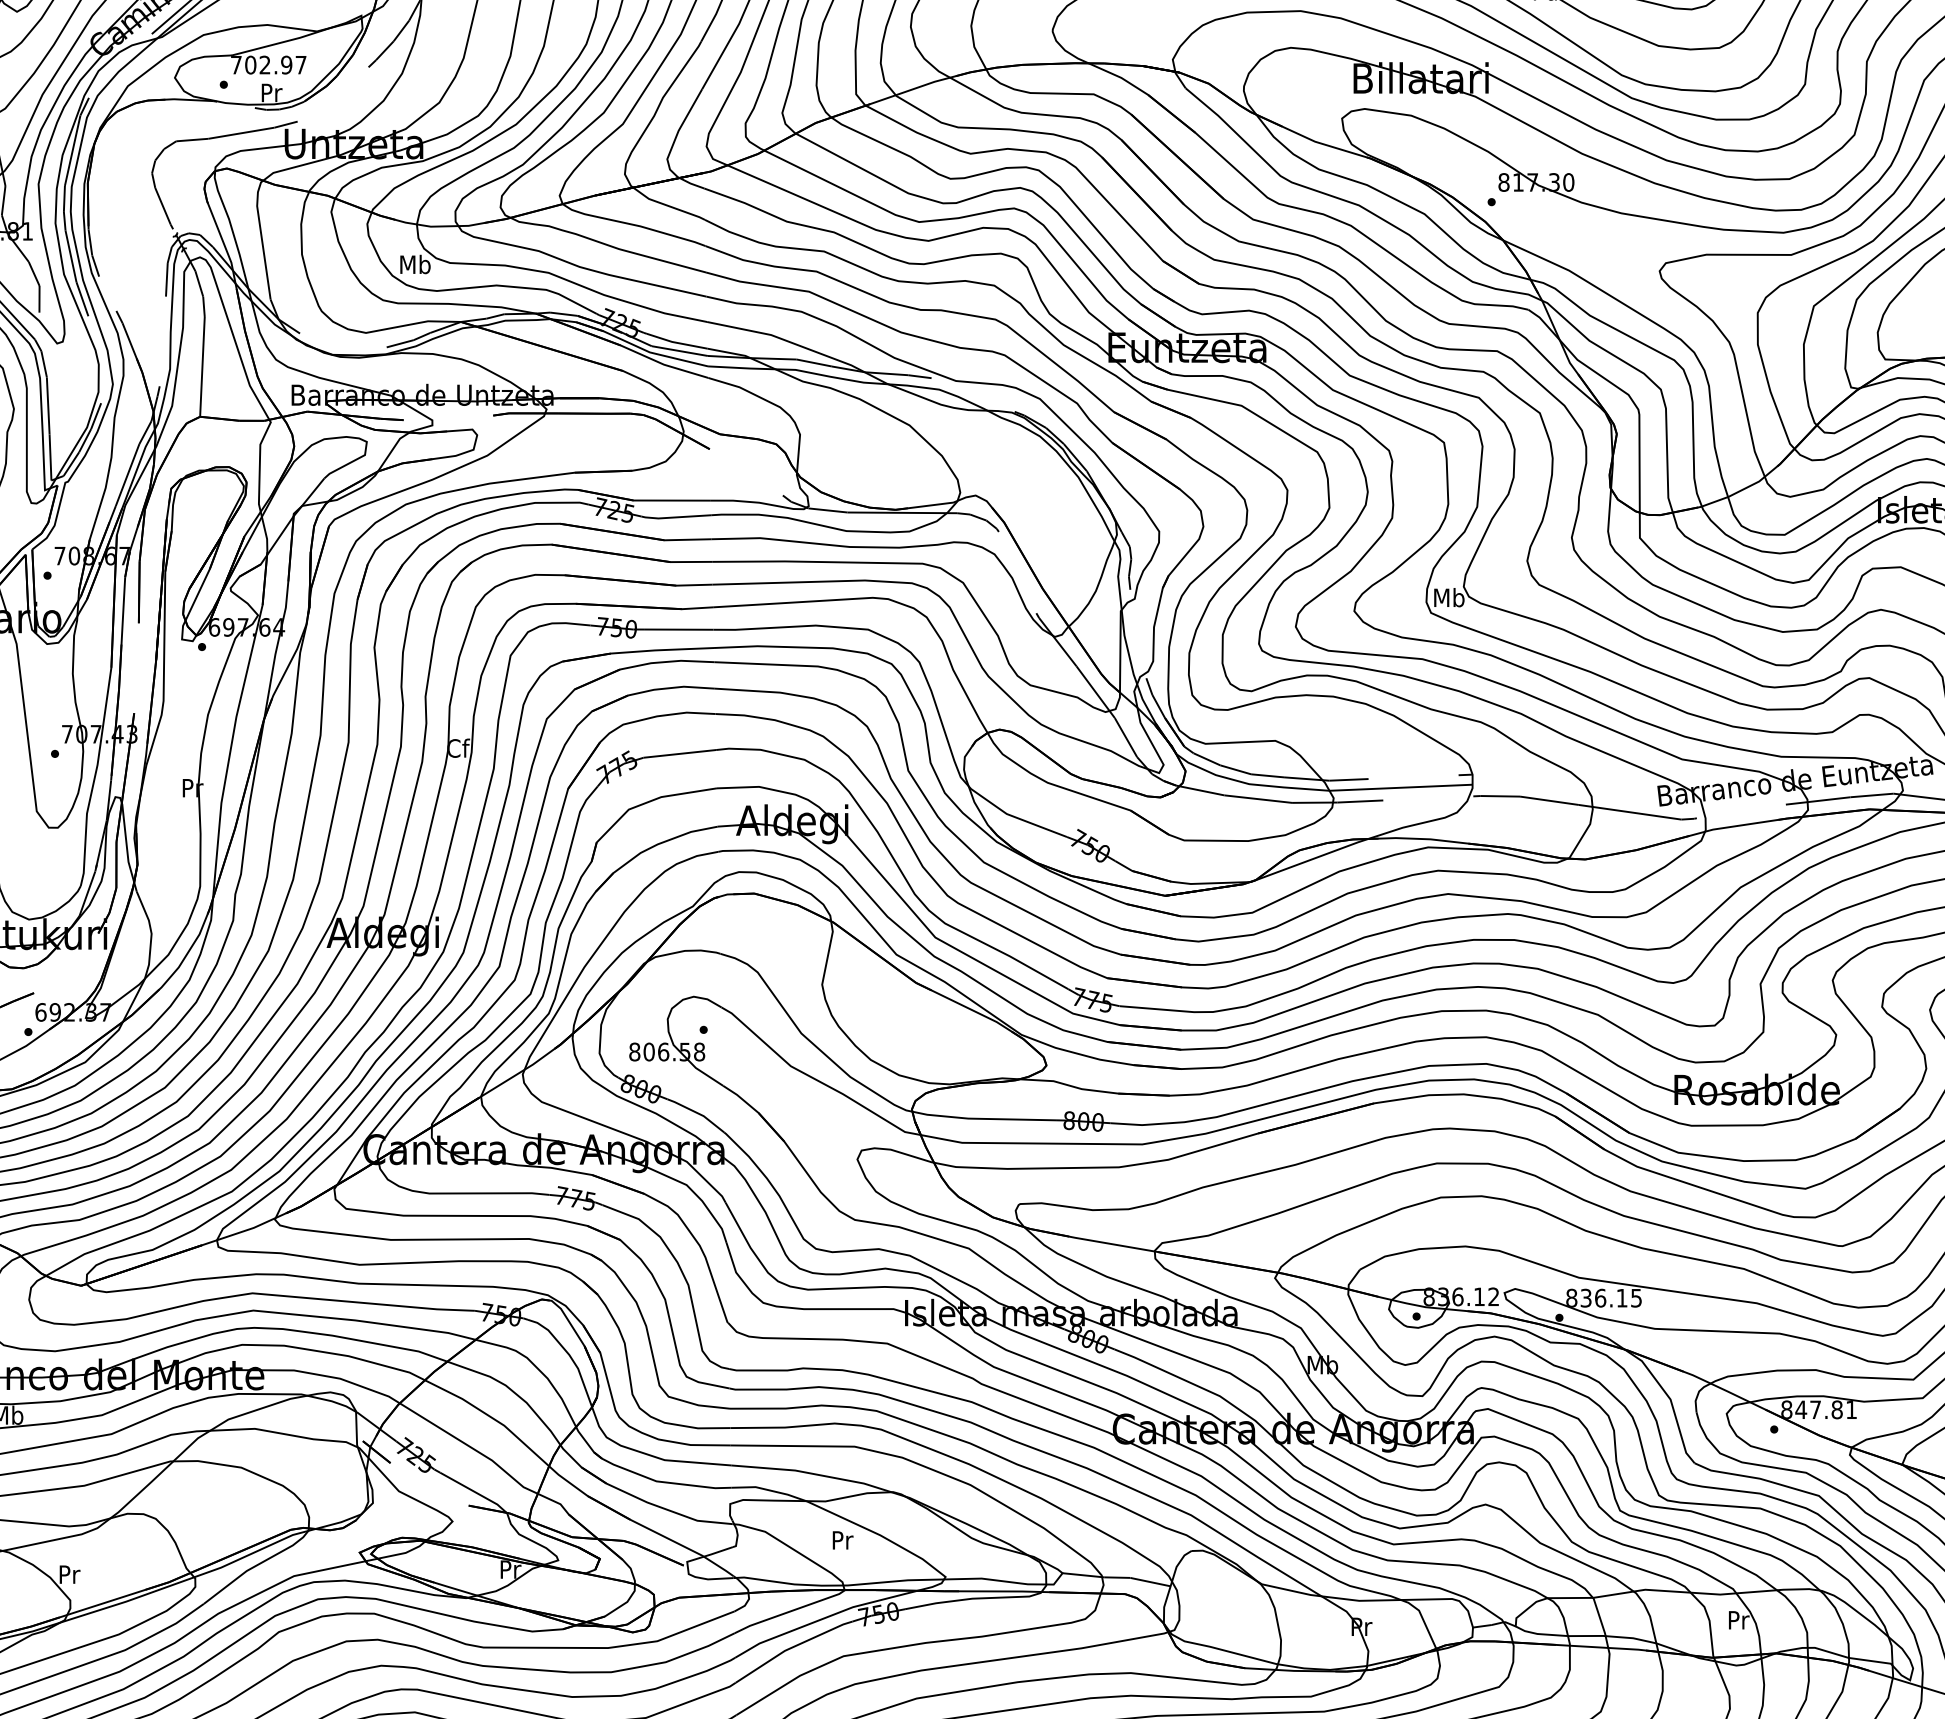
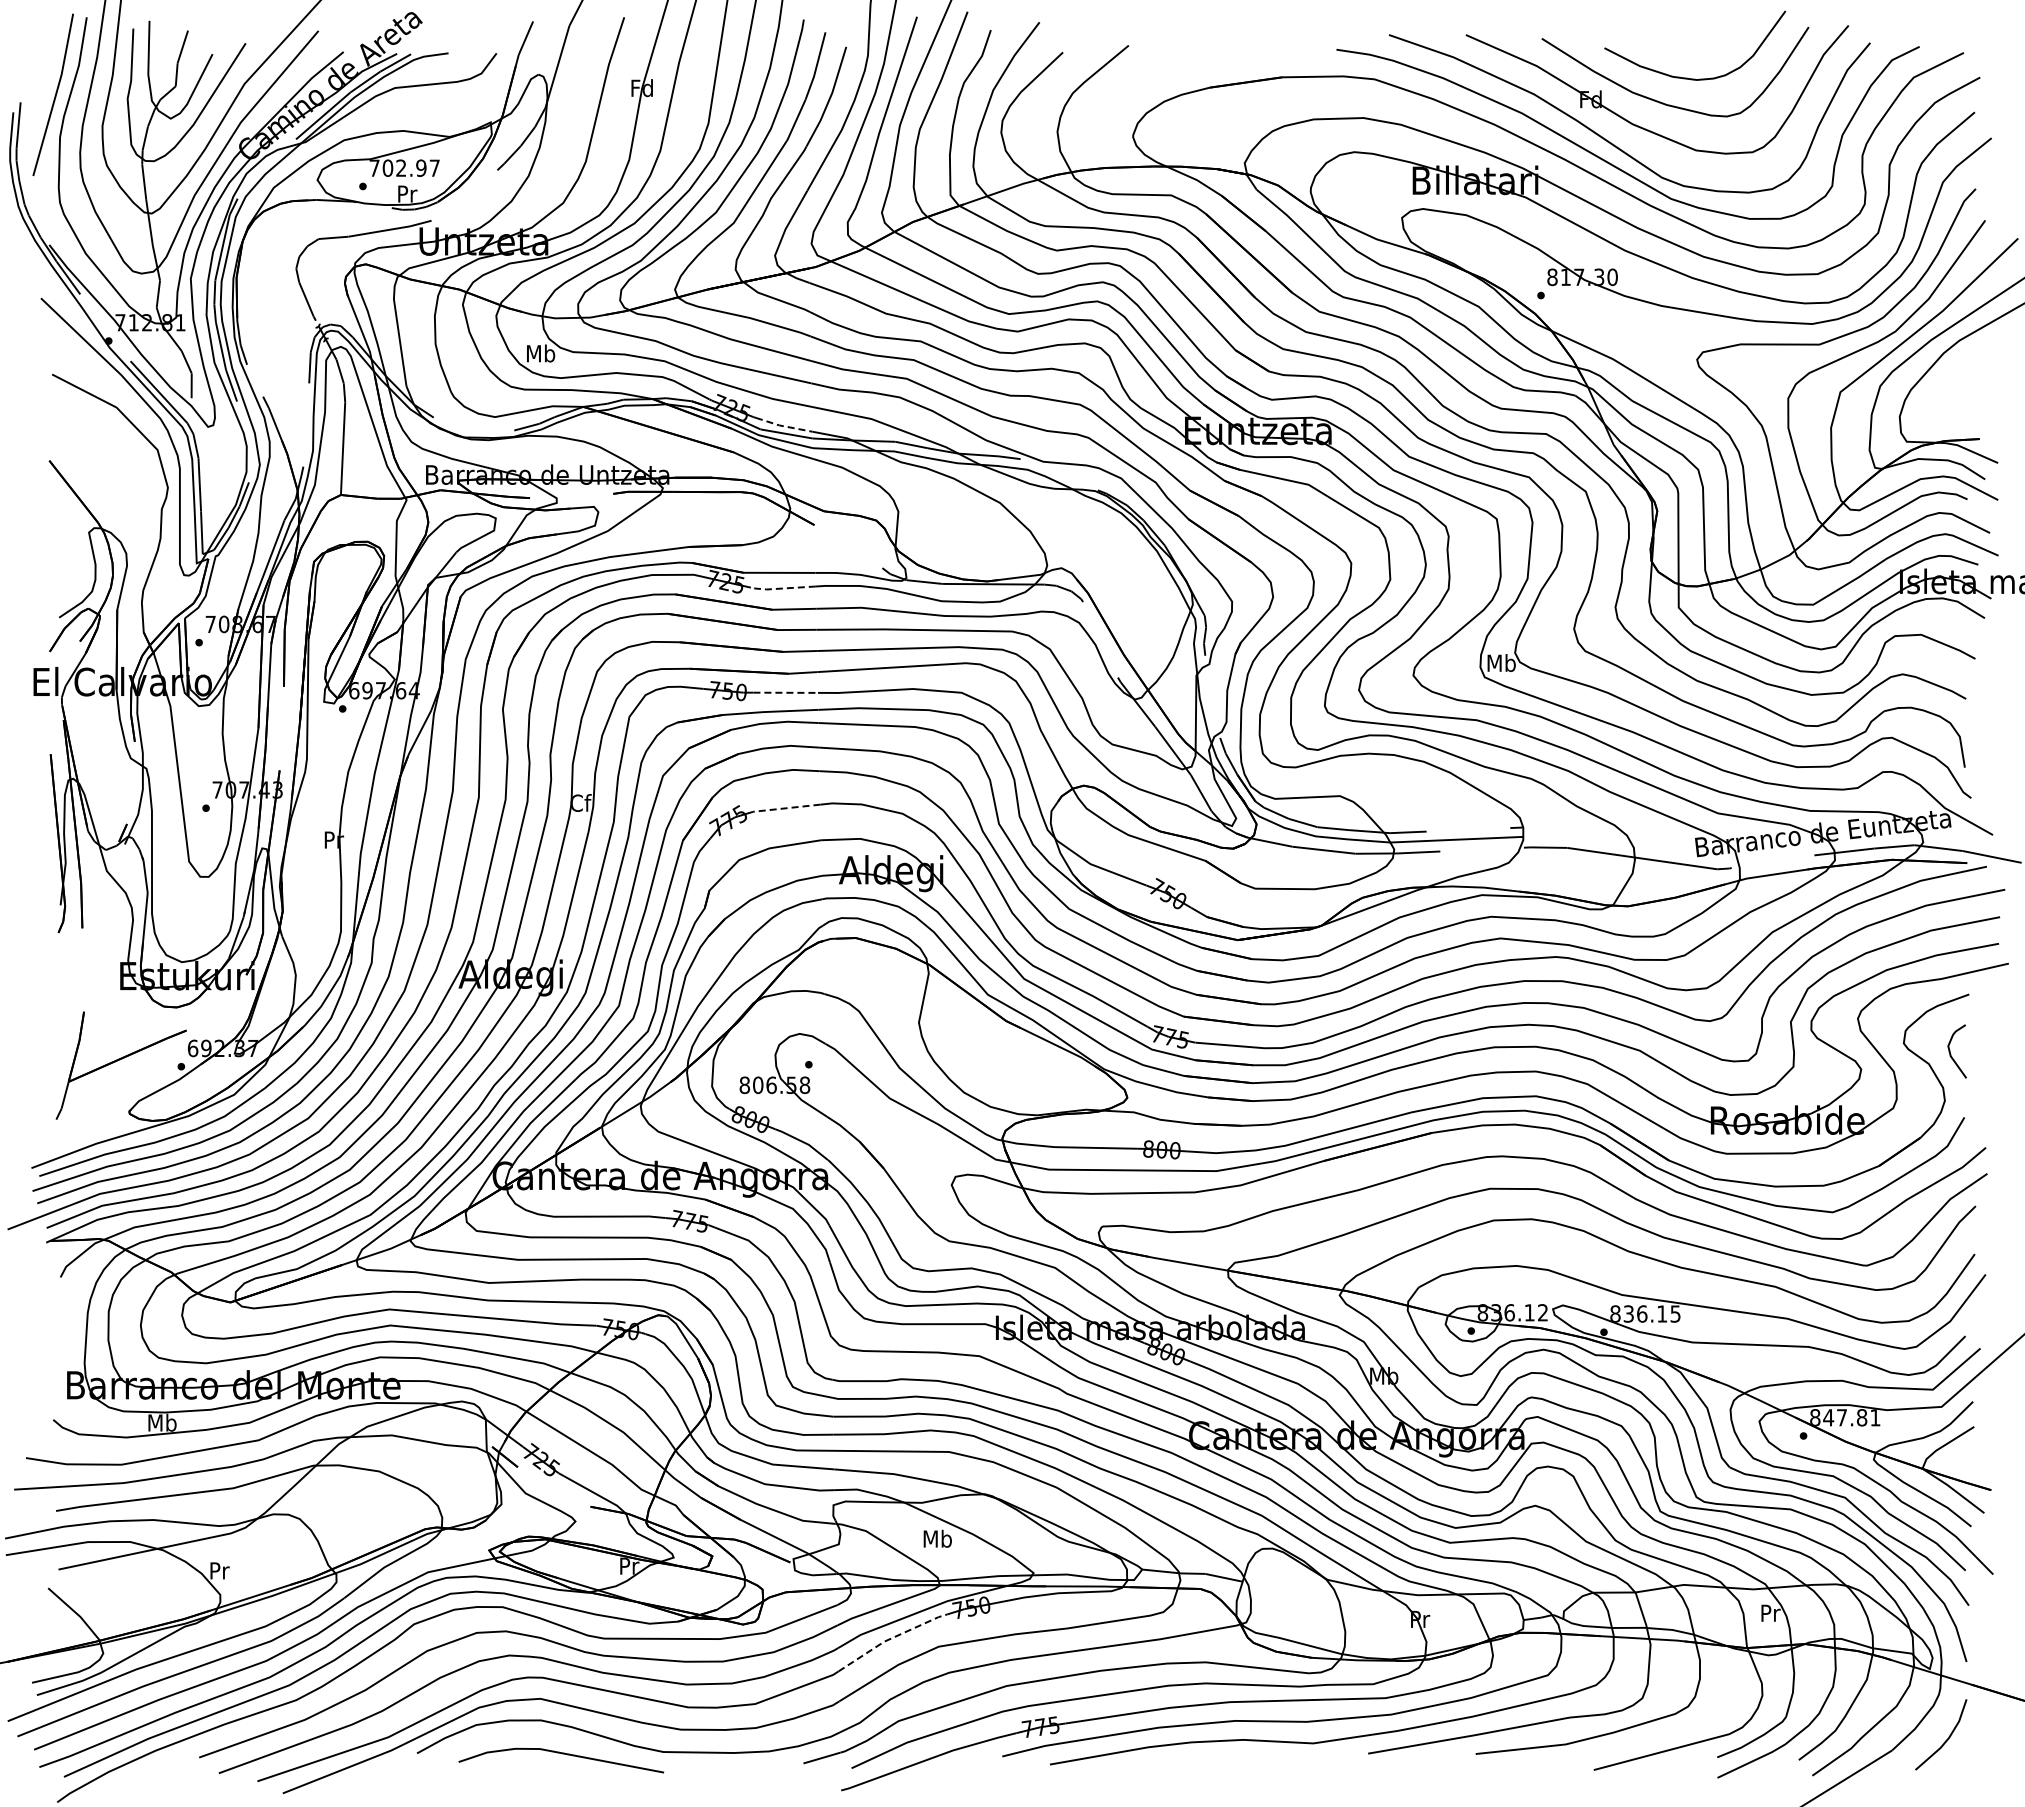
line: (676, 343) -> (783, 426), solid -> dashed
line: (674, 517) -> (781, 588), solid -> dashed
line: (679, 629) -> (786, 692), solid -> dashed
line: (678, 754) -> (785, 808), solid -> dashed
text: (842, 1539) -> (937, 1538), Pr -> Mb
line: (792, 1647) -> (891, 1638), solid -> dashed

